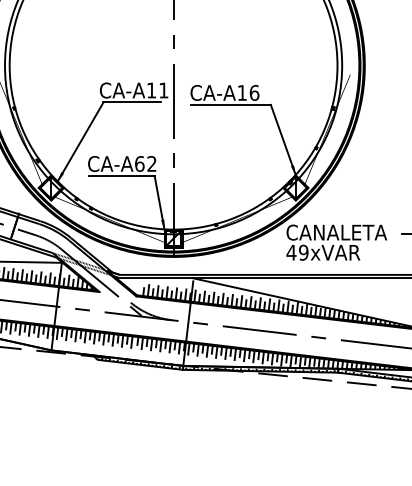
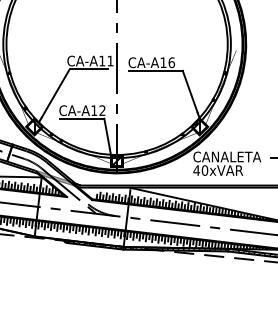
text: (140, 163) -> (94, 110), CA-A62 -> CA-A12
text: (303, 252) -> (204, 170), 49xVAR -> 40xVAR

